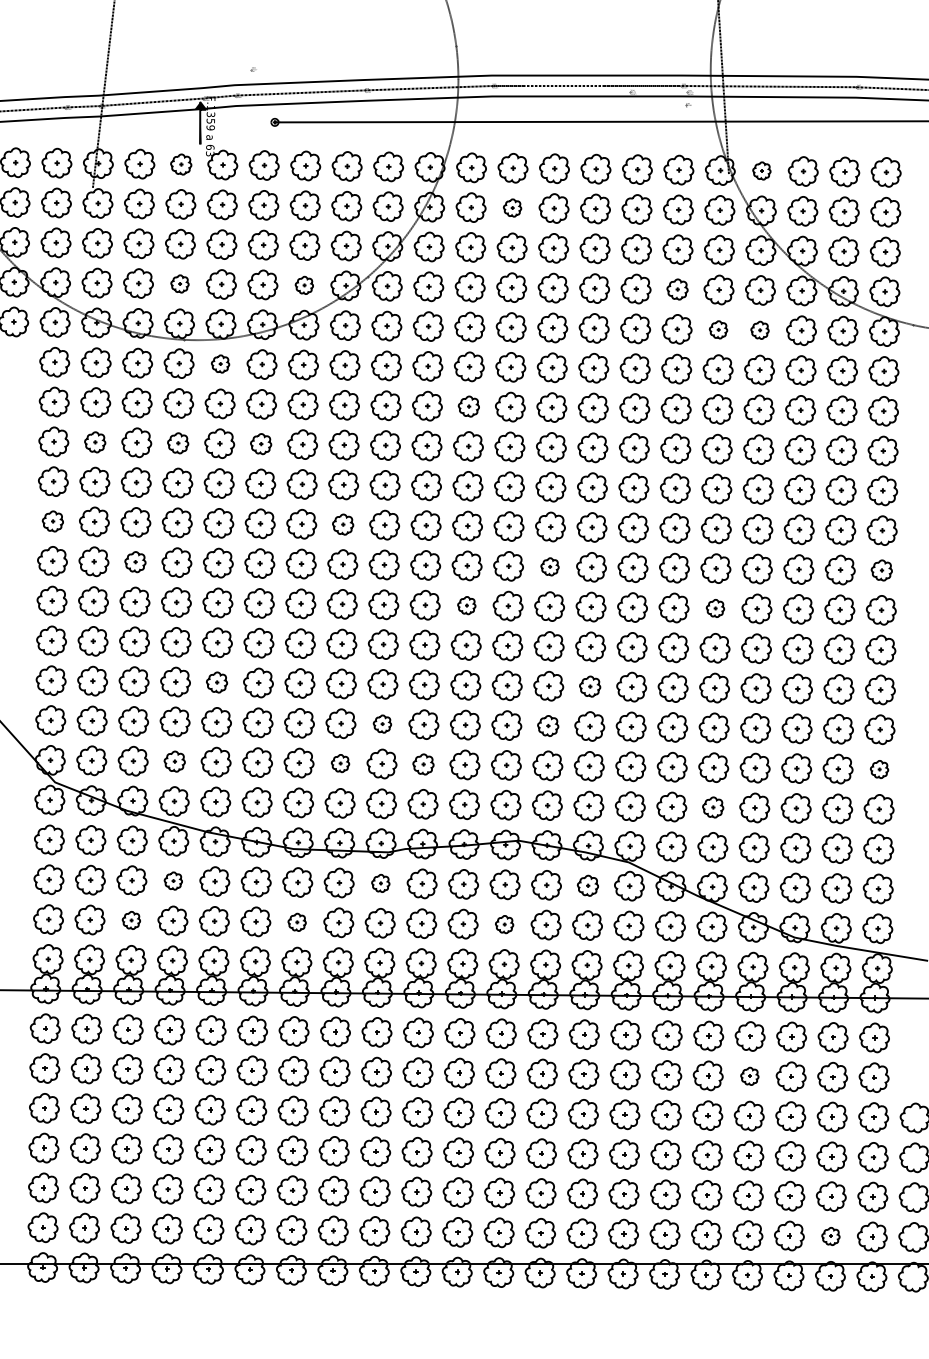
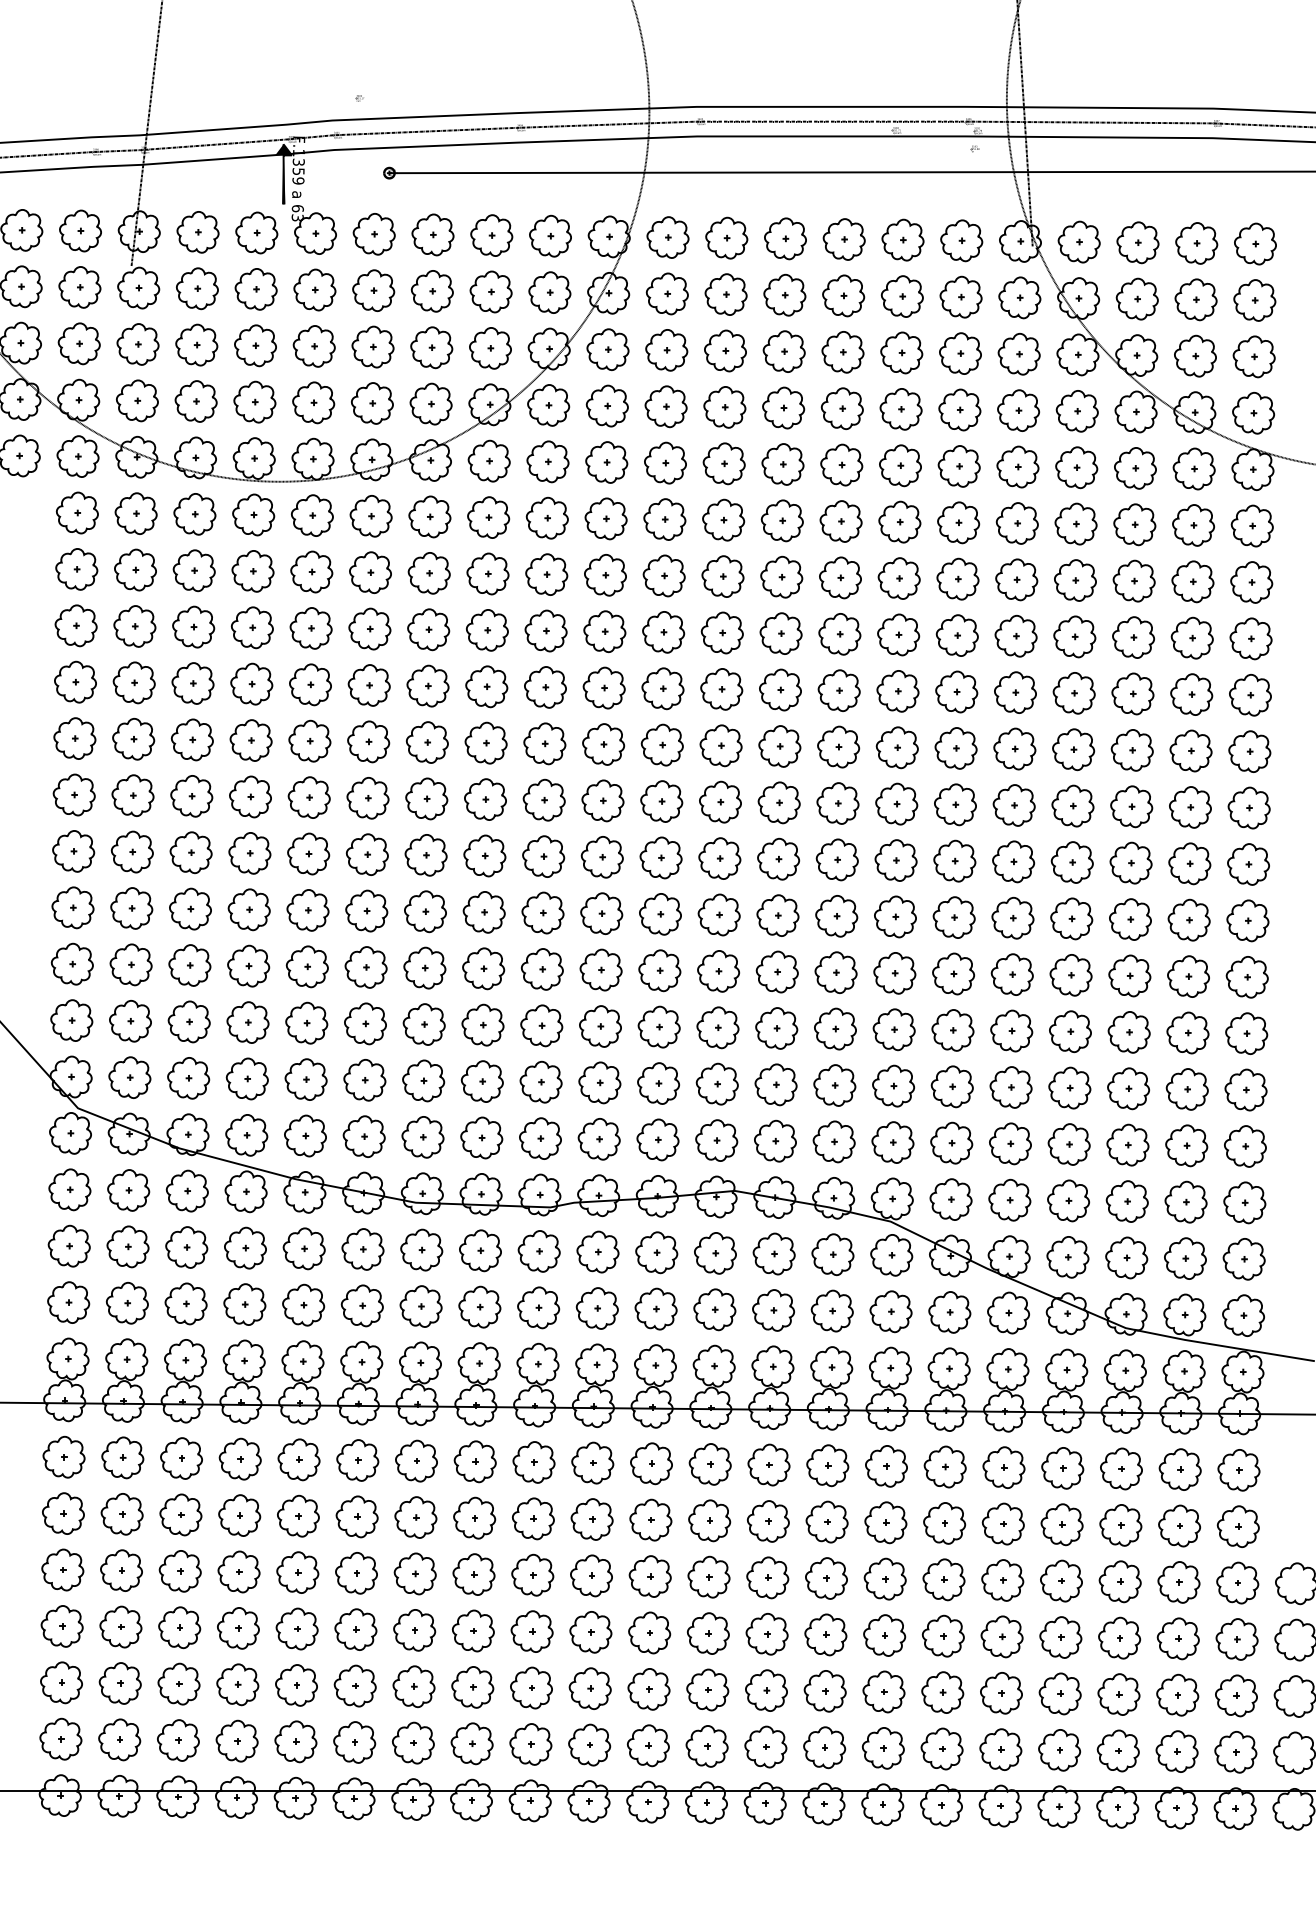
part: (180, 164) -> (255, 232), size x1.43
part: (761, 170) -> (1078, 241), size x1.67
part: (512, 207) -> (726, 293), size x1.67
part: (179, 283) -> (254, 401), size x1.67
part: (304, 285) -> (431, 404), size x1.67
part: (677, 289) -> (959, 409), size x1.43
part: (718, 329) -> (1017, 466), size x1.67
part: (759, 330) -> (1075, 468), size x1.67
part: (220, 363) -> (312, 514), size x1.67
part: (468, 406) -> (663, 575), size x1.43
part: (94, 442) -> (133, 626), size x1.43
part: (177, 443) -> (251, 628), size x1.43
part: (260, 443) -> (368, 628), size x1.43
part: (52, 521) -> (74, 738), size x1.43
part: (342, 524) -> (485, 742), size x1.43
part: (135, 561) -> (191, 795), size x1.43
part: (549, 566) -> (778, 802), size x1.67
part: (881, 570) -> (1248, 808), size x1.43
part: (466, 605) -> (660, 857), size x1.67
part: (715, 608) -> (1013, 861), size x1.67
part: (216, 682) -> (306, 966), size x1.43
part: (589, 686) -> (835, 972), size x1.43
part: (382, 723) -> (541, 1024), size x1.67
part: (547, 725) -> (775, 1027), size x1.43
part: (174, 761) -> (247, 1078), size x1.43
part: (340, 763) -> (482, 1081), size x1.67
part: (423, 764) -> (599, 1082), size x1.43
part: (879, 769) -> (1245, 1090), size x1.67
part: (712, 807) -> (1009, 1143), size x1.43
part: (173, 880) -> (245, 1247), size x1.67
part: (380, 883) -> (538, 1251), size x1.67
part: (587, 885) -> (832, 1254), size x1.43
part: (131, 920) -> (186, 1303), size x1.67
part: (296, 922) -> (419, 1306), size x1.67
part: (504, 924) -> (714, 1309), size x1.67
part: (749, 1076) -> (1061, 1524), size x1.67
part: (830, 1236) -> (1176, 1751), size x1.67

